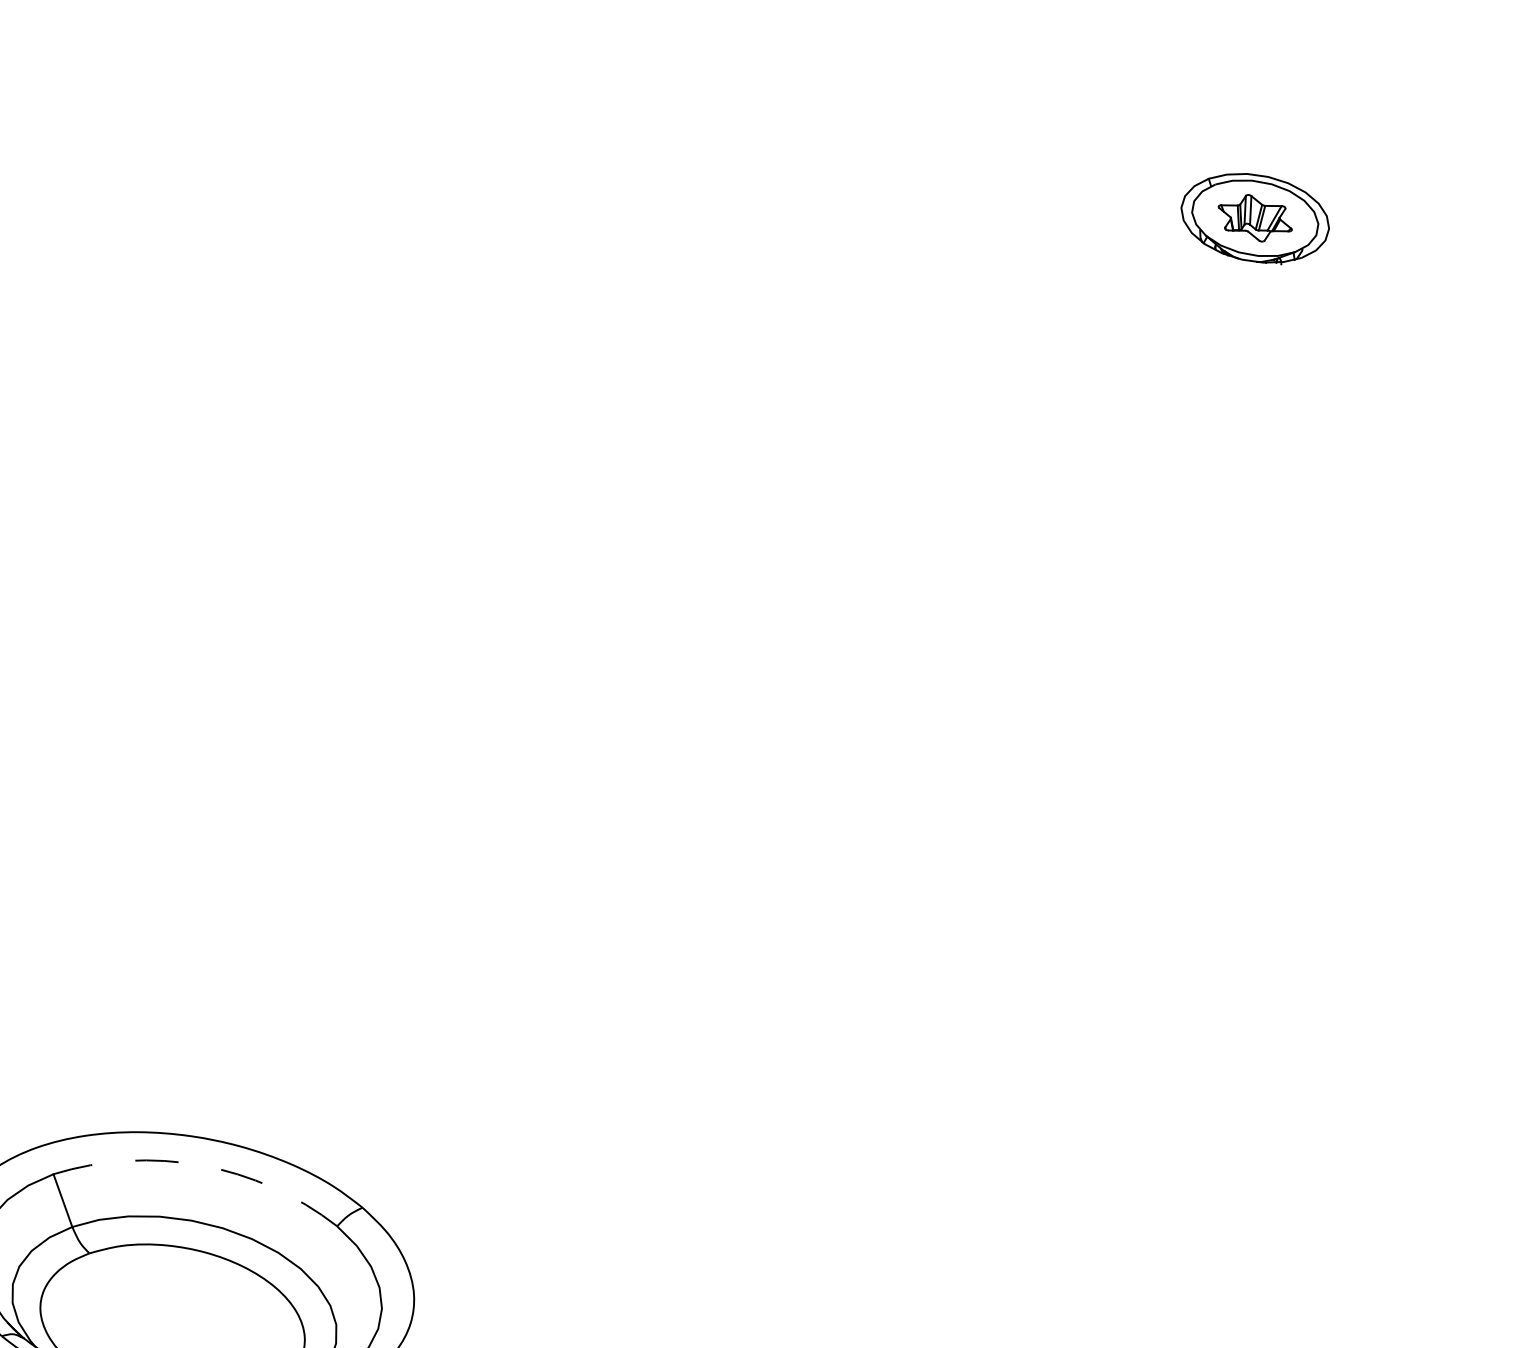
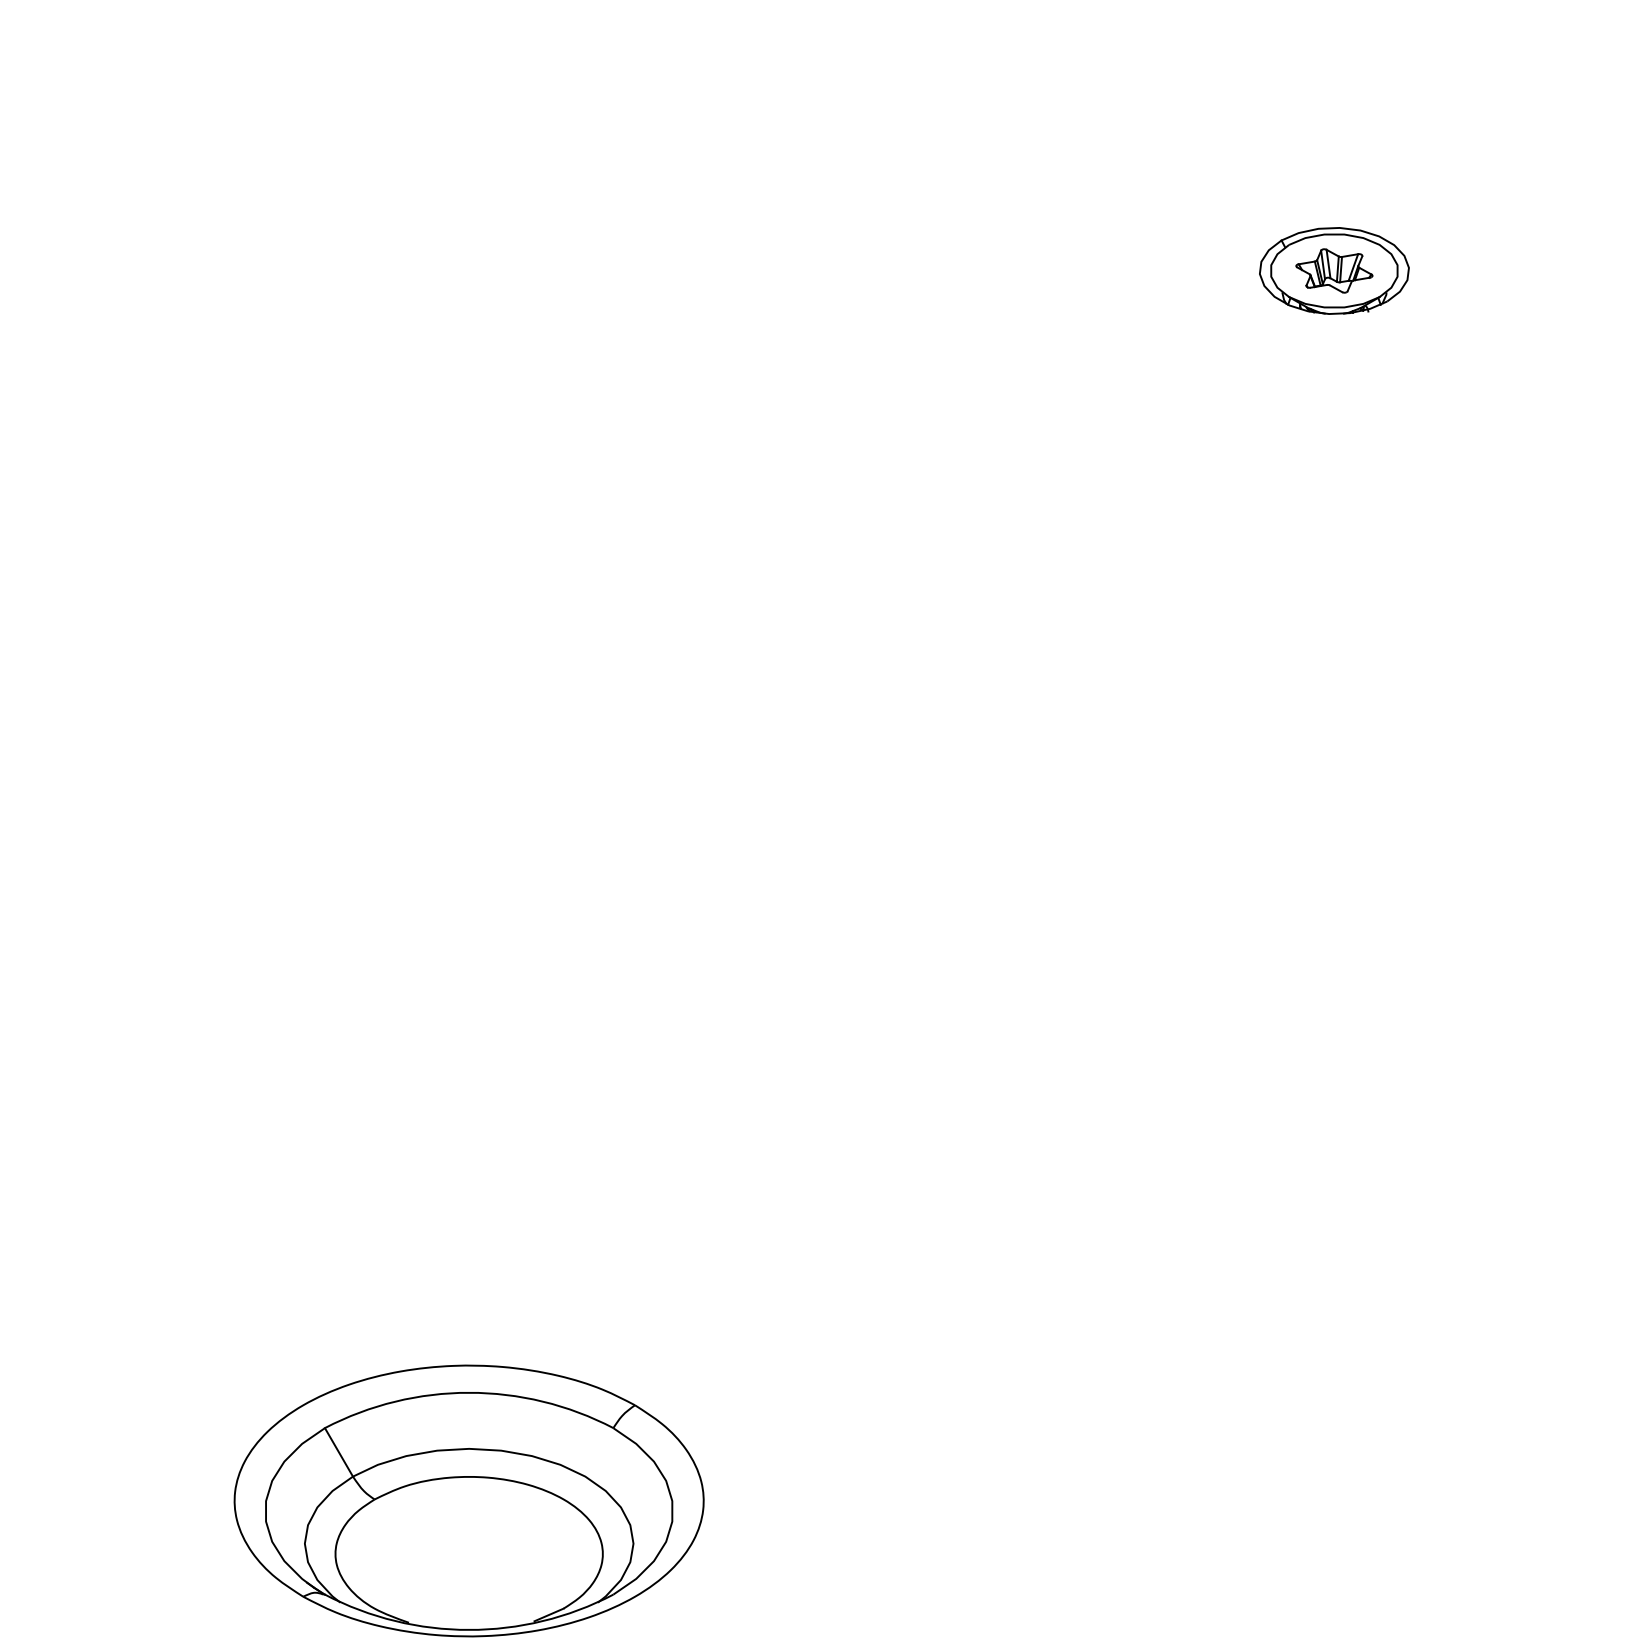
arc: (202, 1165) -> (469, 1392), dashed -> solid

